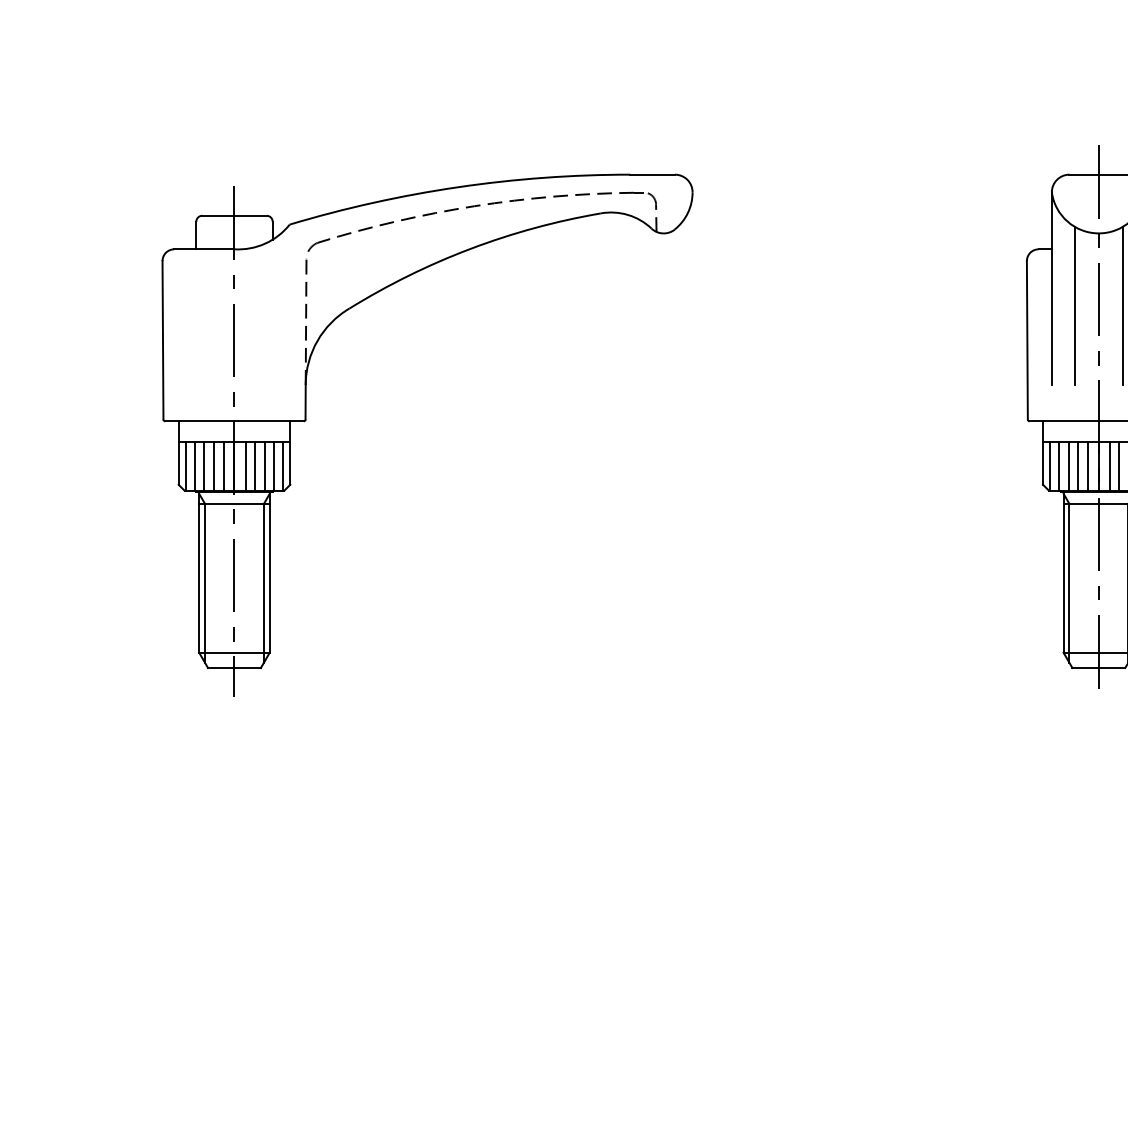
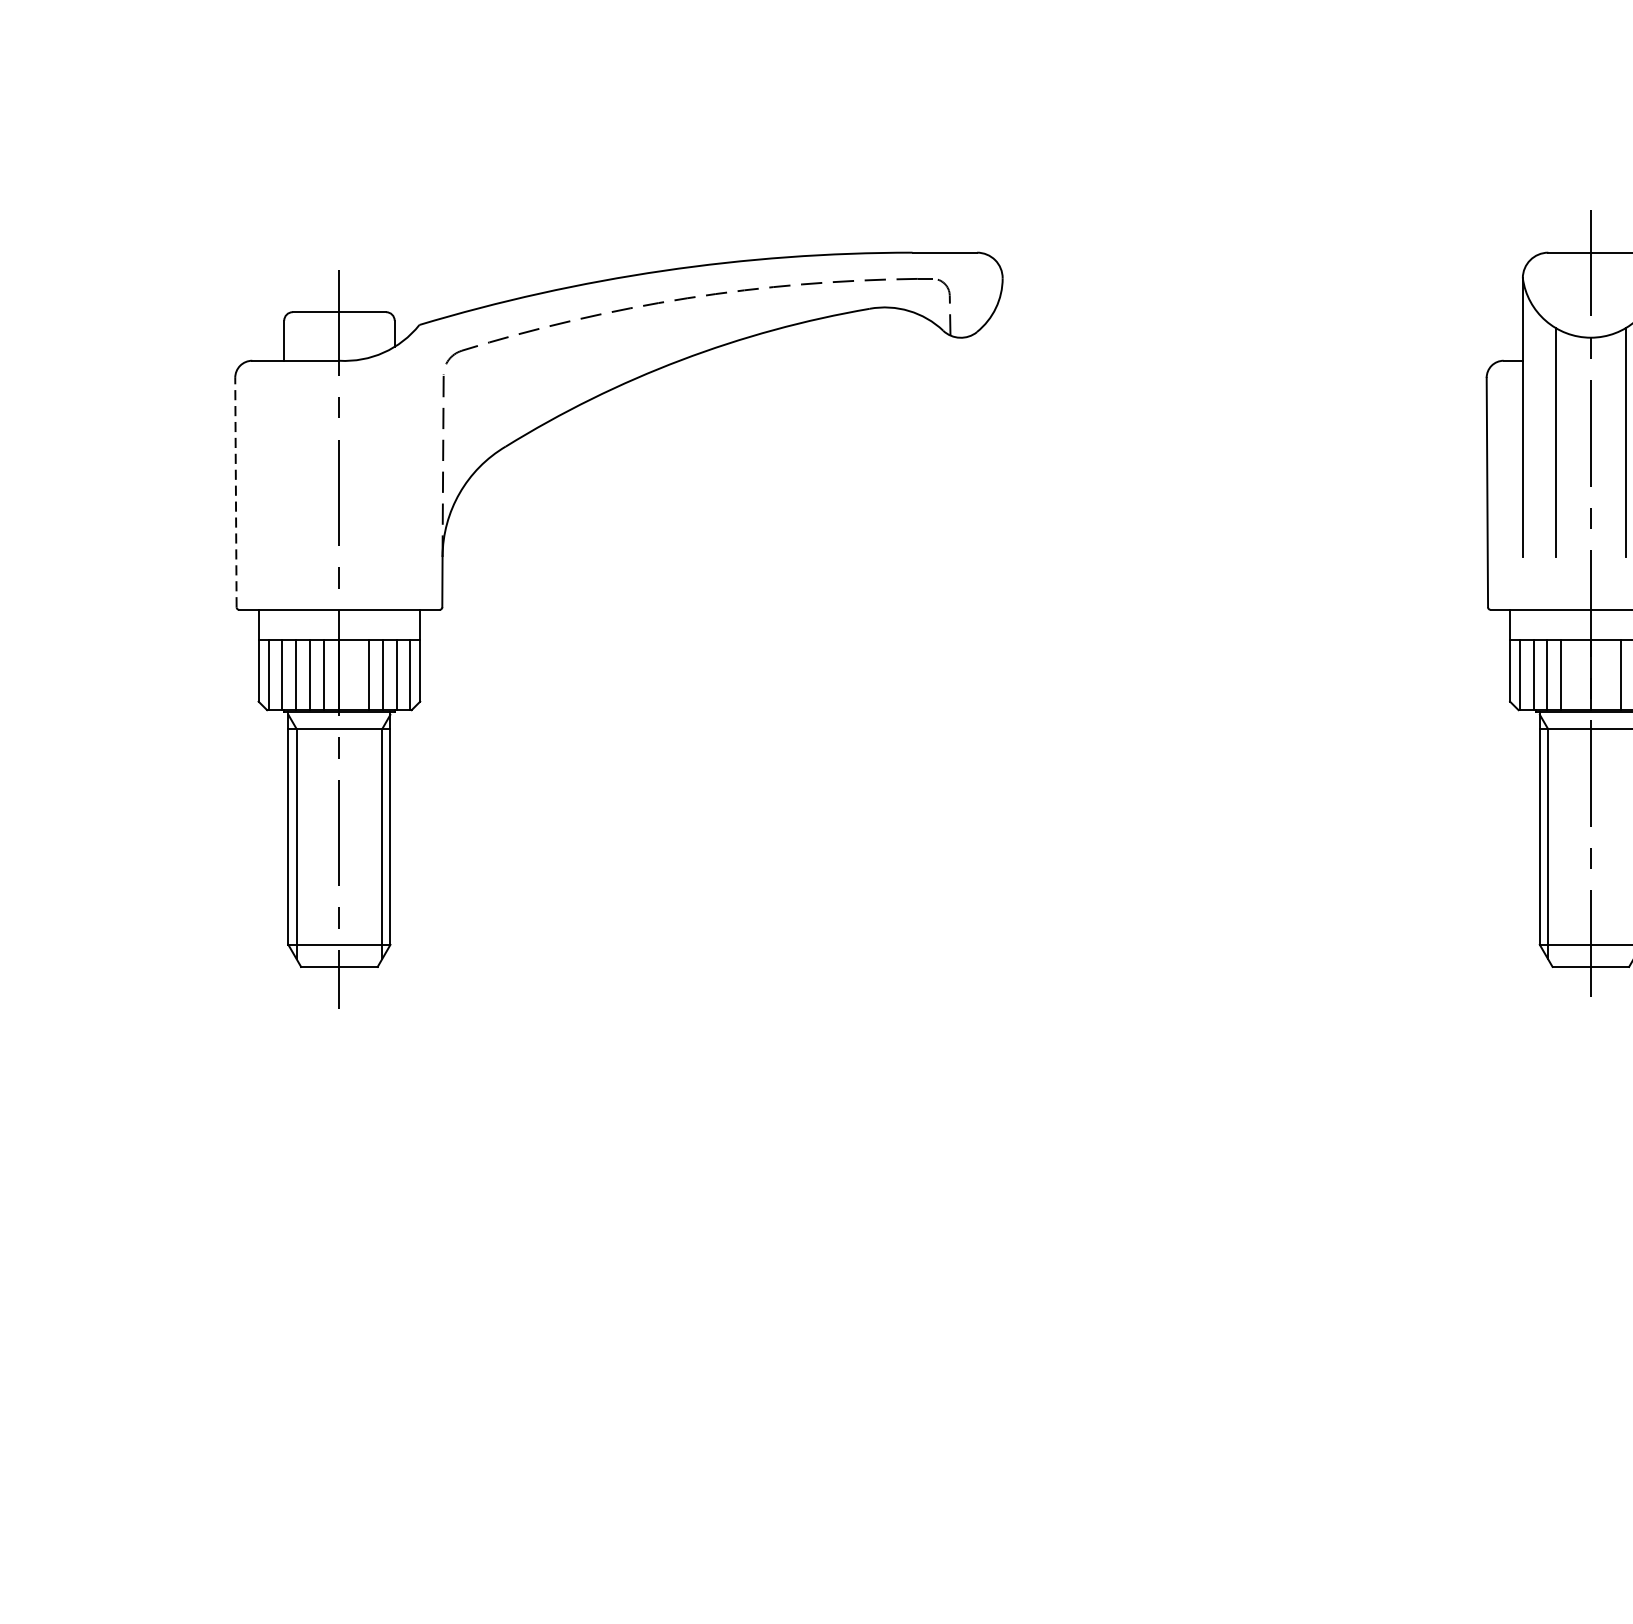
line: (163, 339) -> (236, 491), solid -> dashed
line: (245, 466) -> (355, 675), removed
line: (1087, 466) -> (1574, 675), removed
line: (1109, 466) -> (1606, 675), removed

